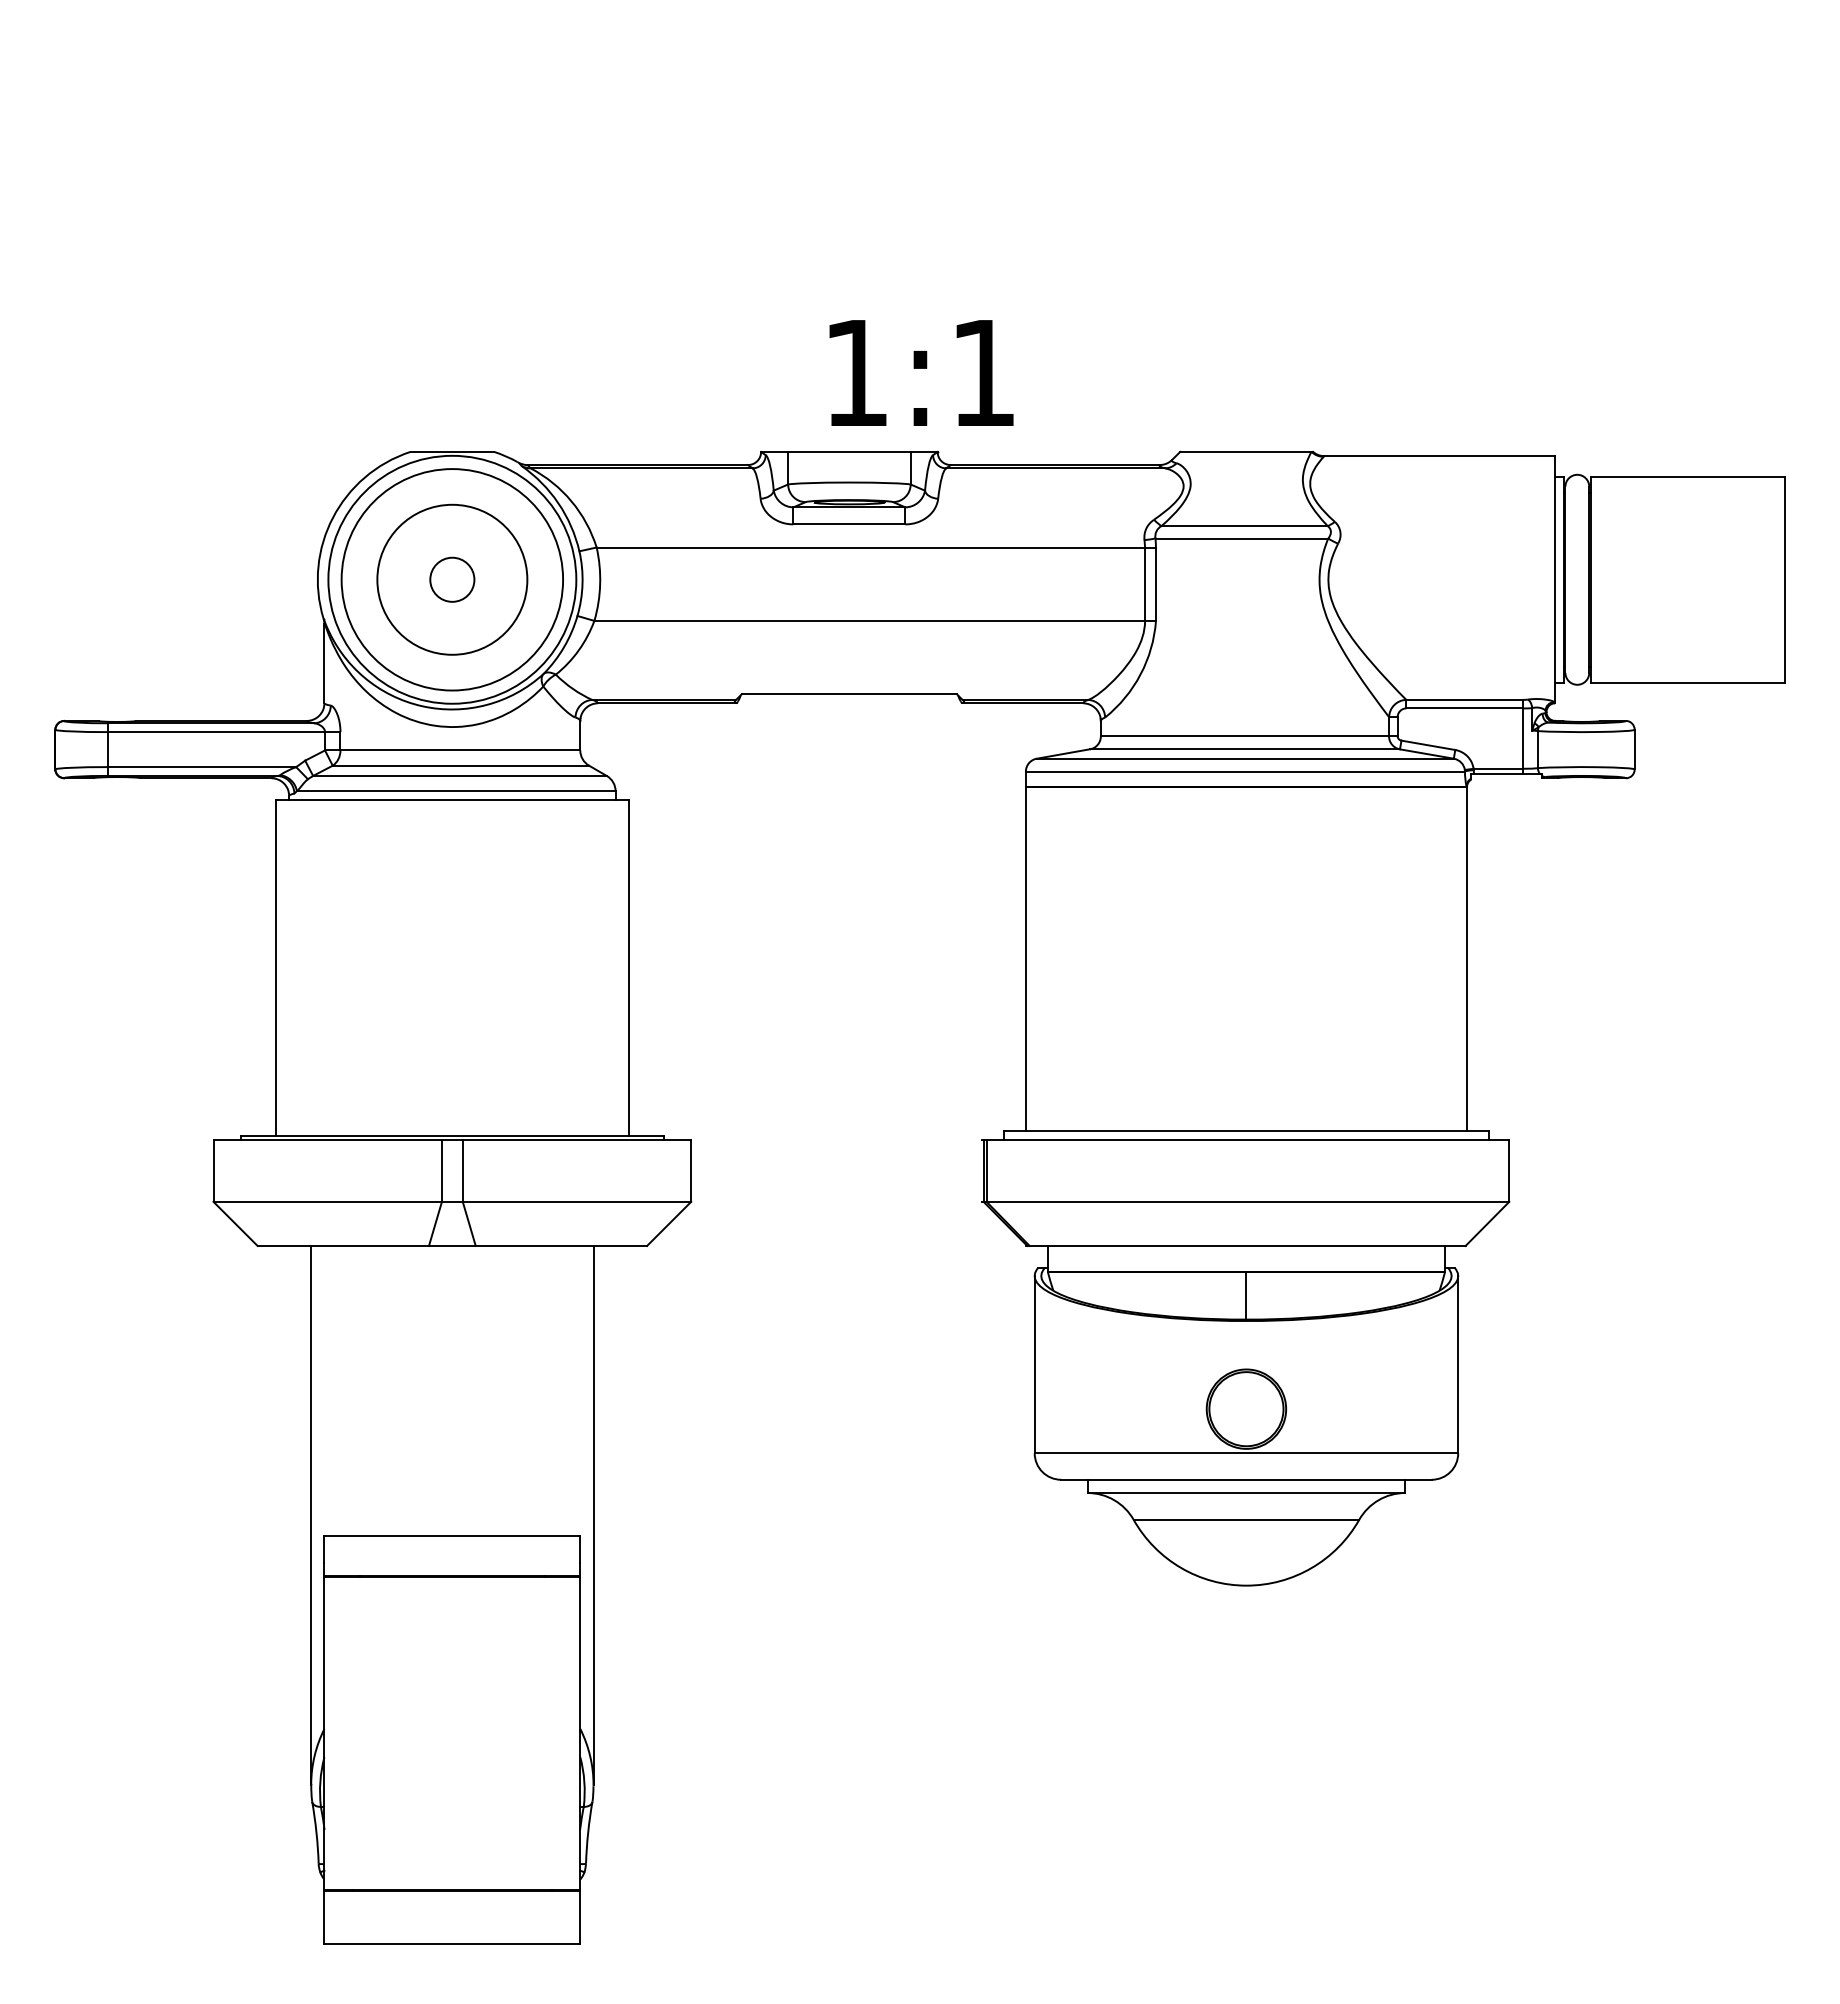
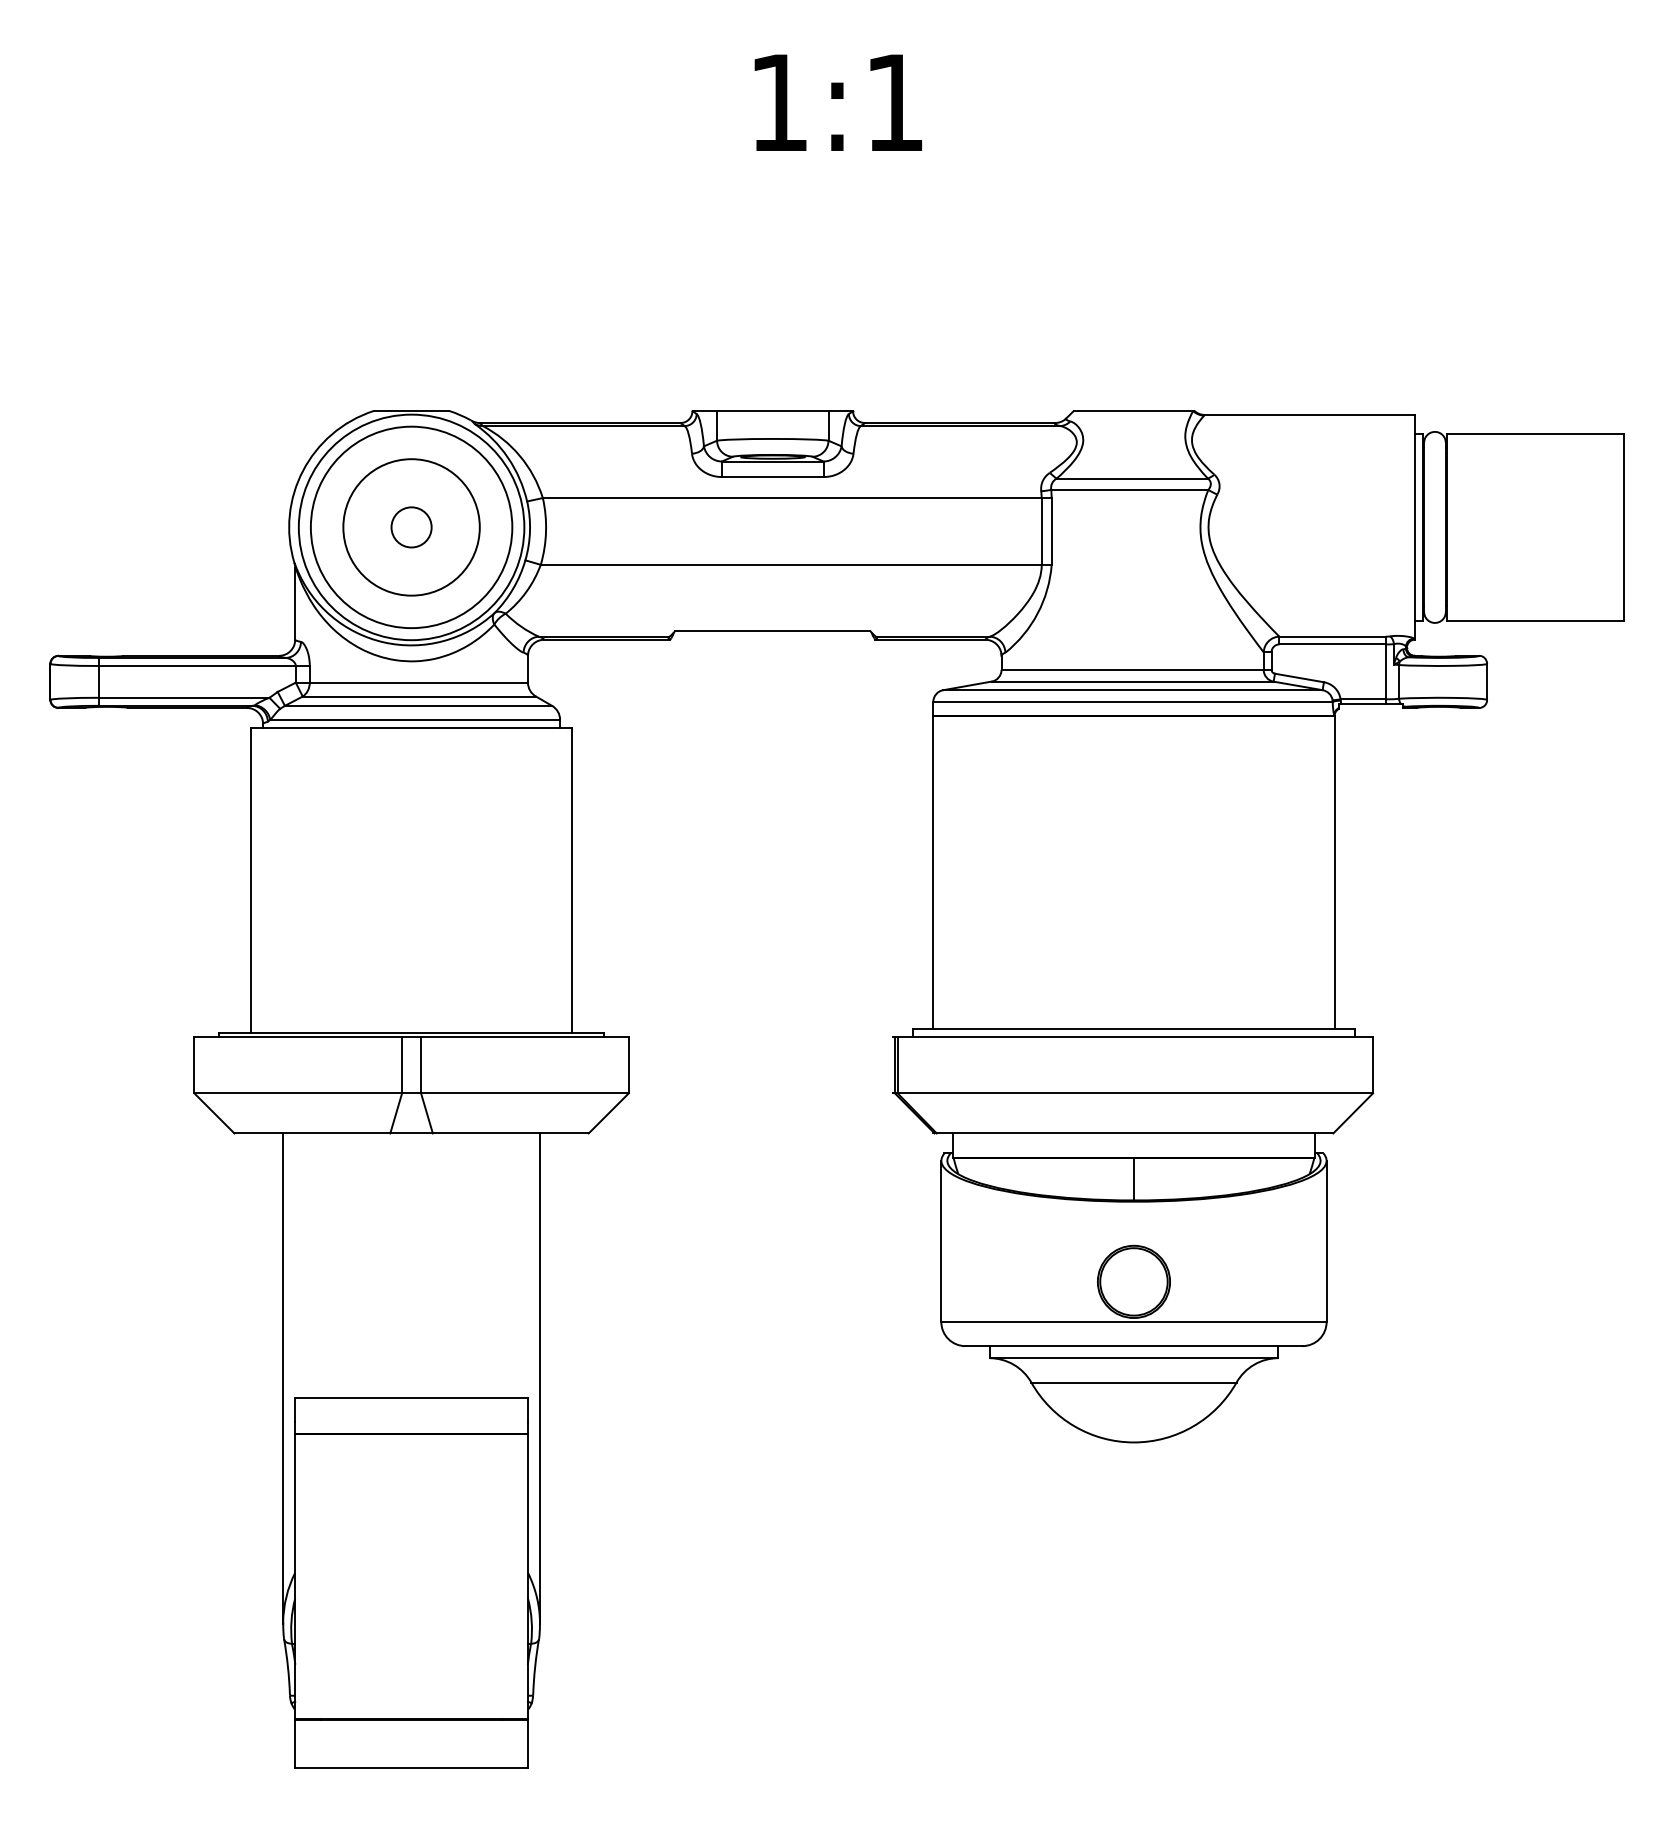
text: (921, 372) -> (838, 102), moved

